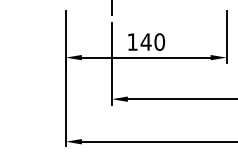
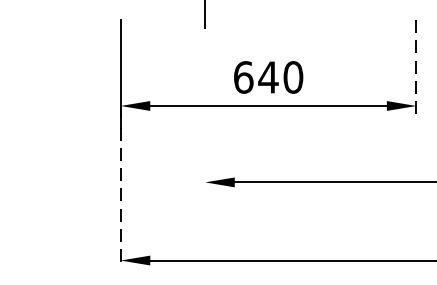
line: (226, 37) -> (416, 68), solid -> dashed
text: (132, 41) -> (243, 76), 140 -> 640
line: (111, 63) -> (204, 116), removed
line: (65, 108) -> (120, 199), solid -> dashed

